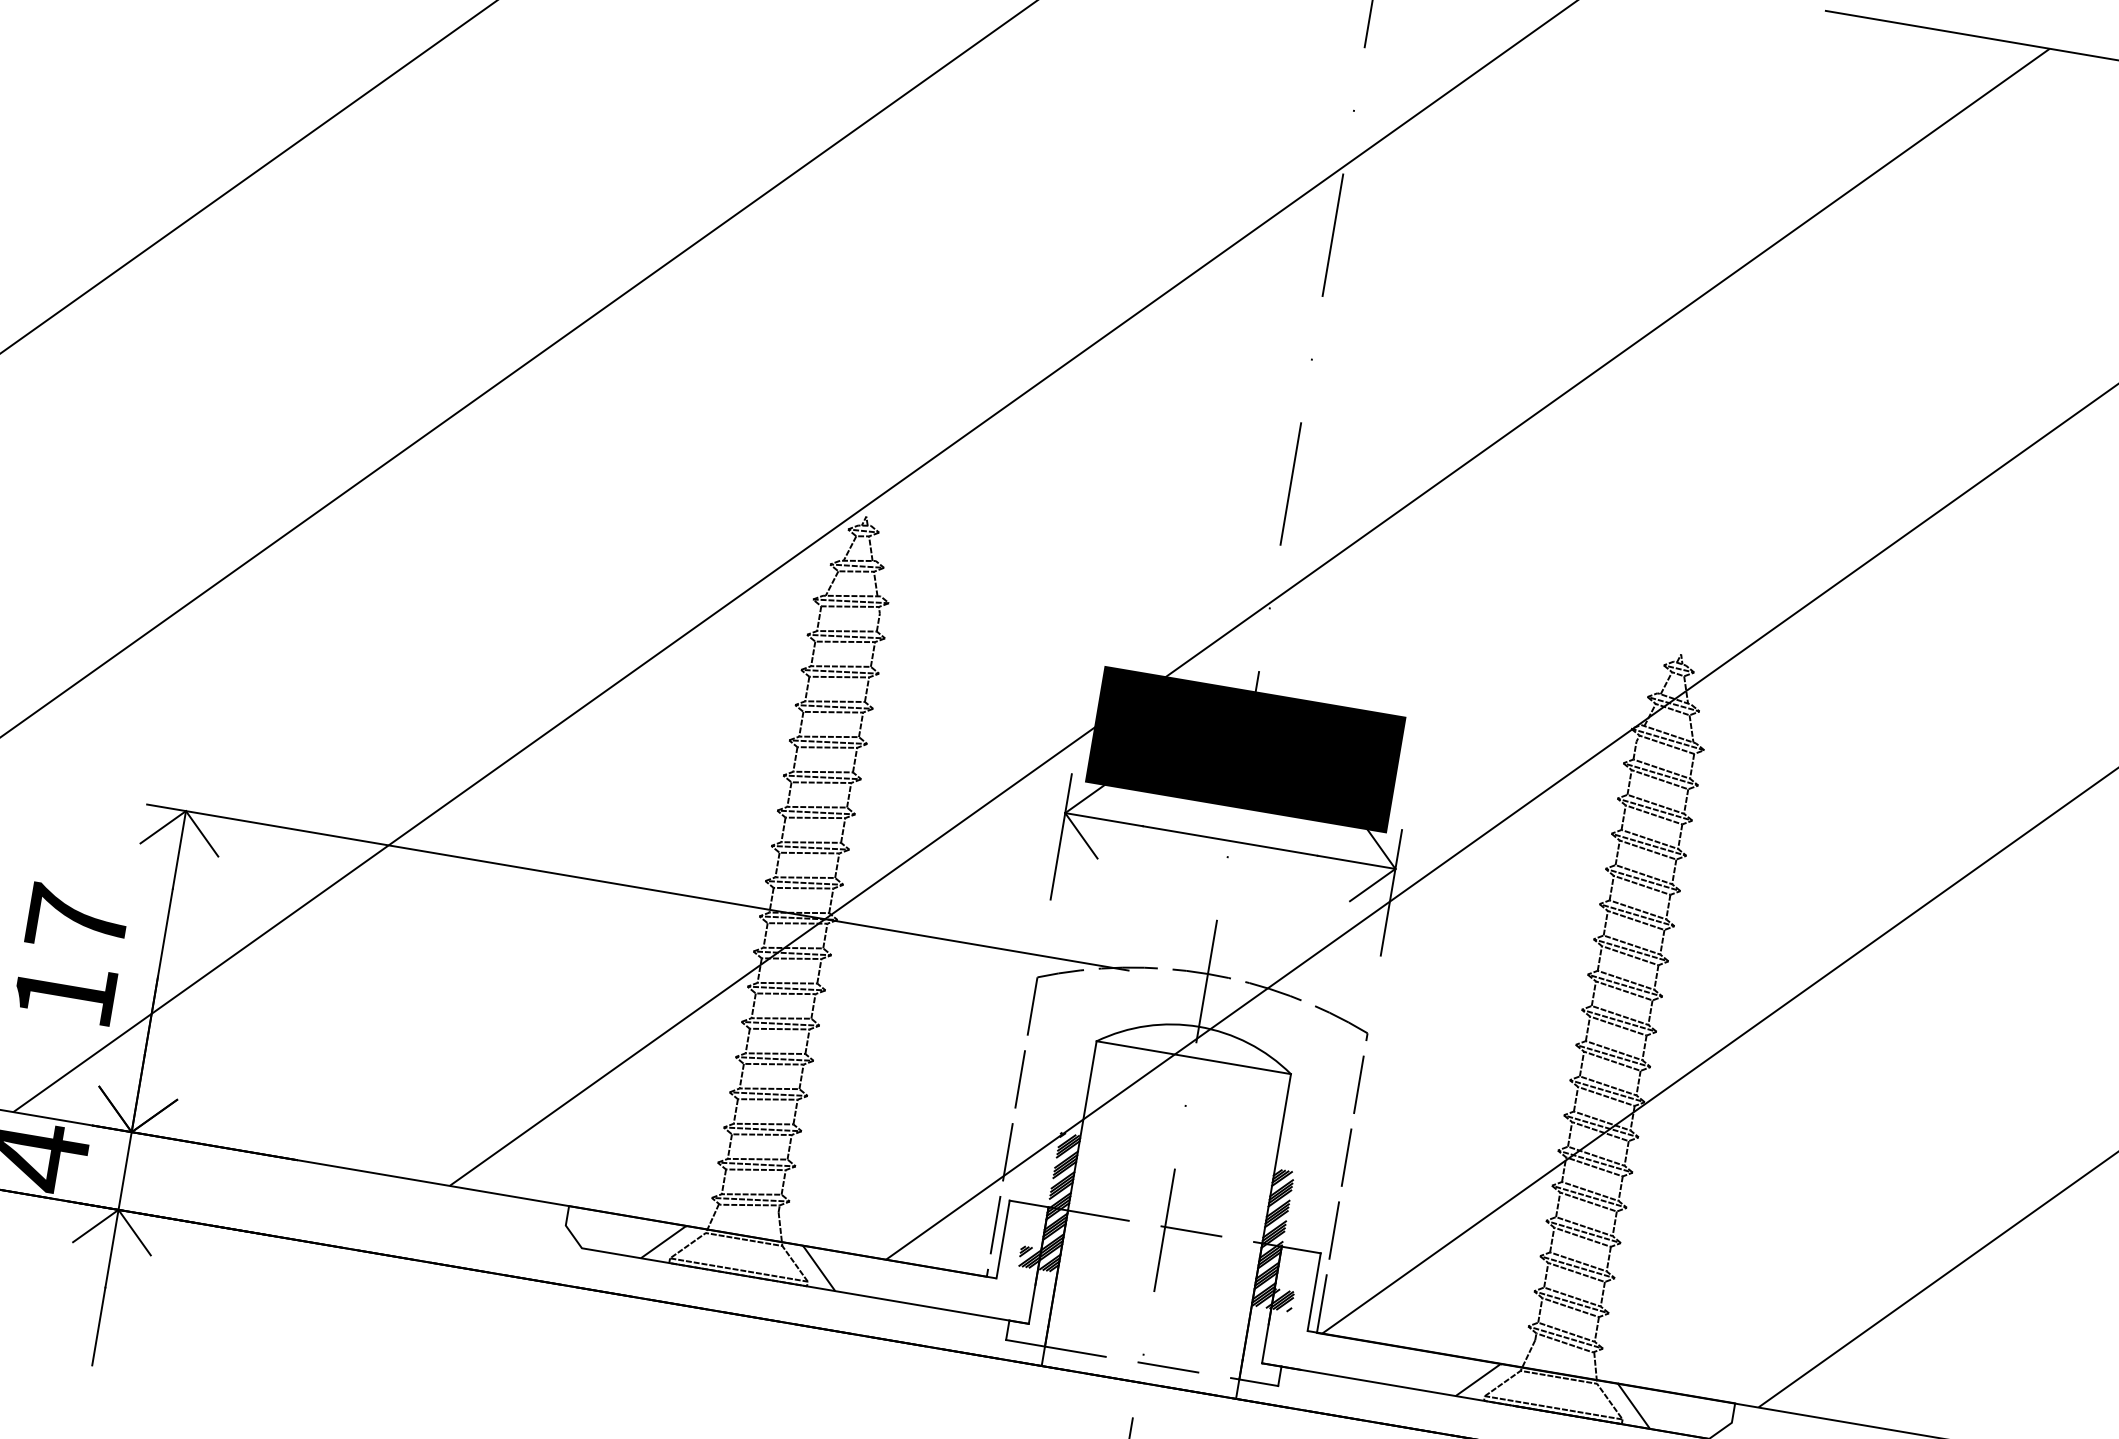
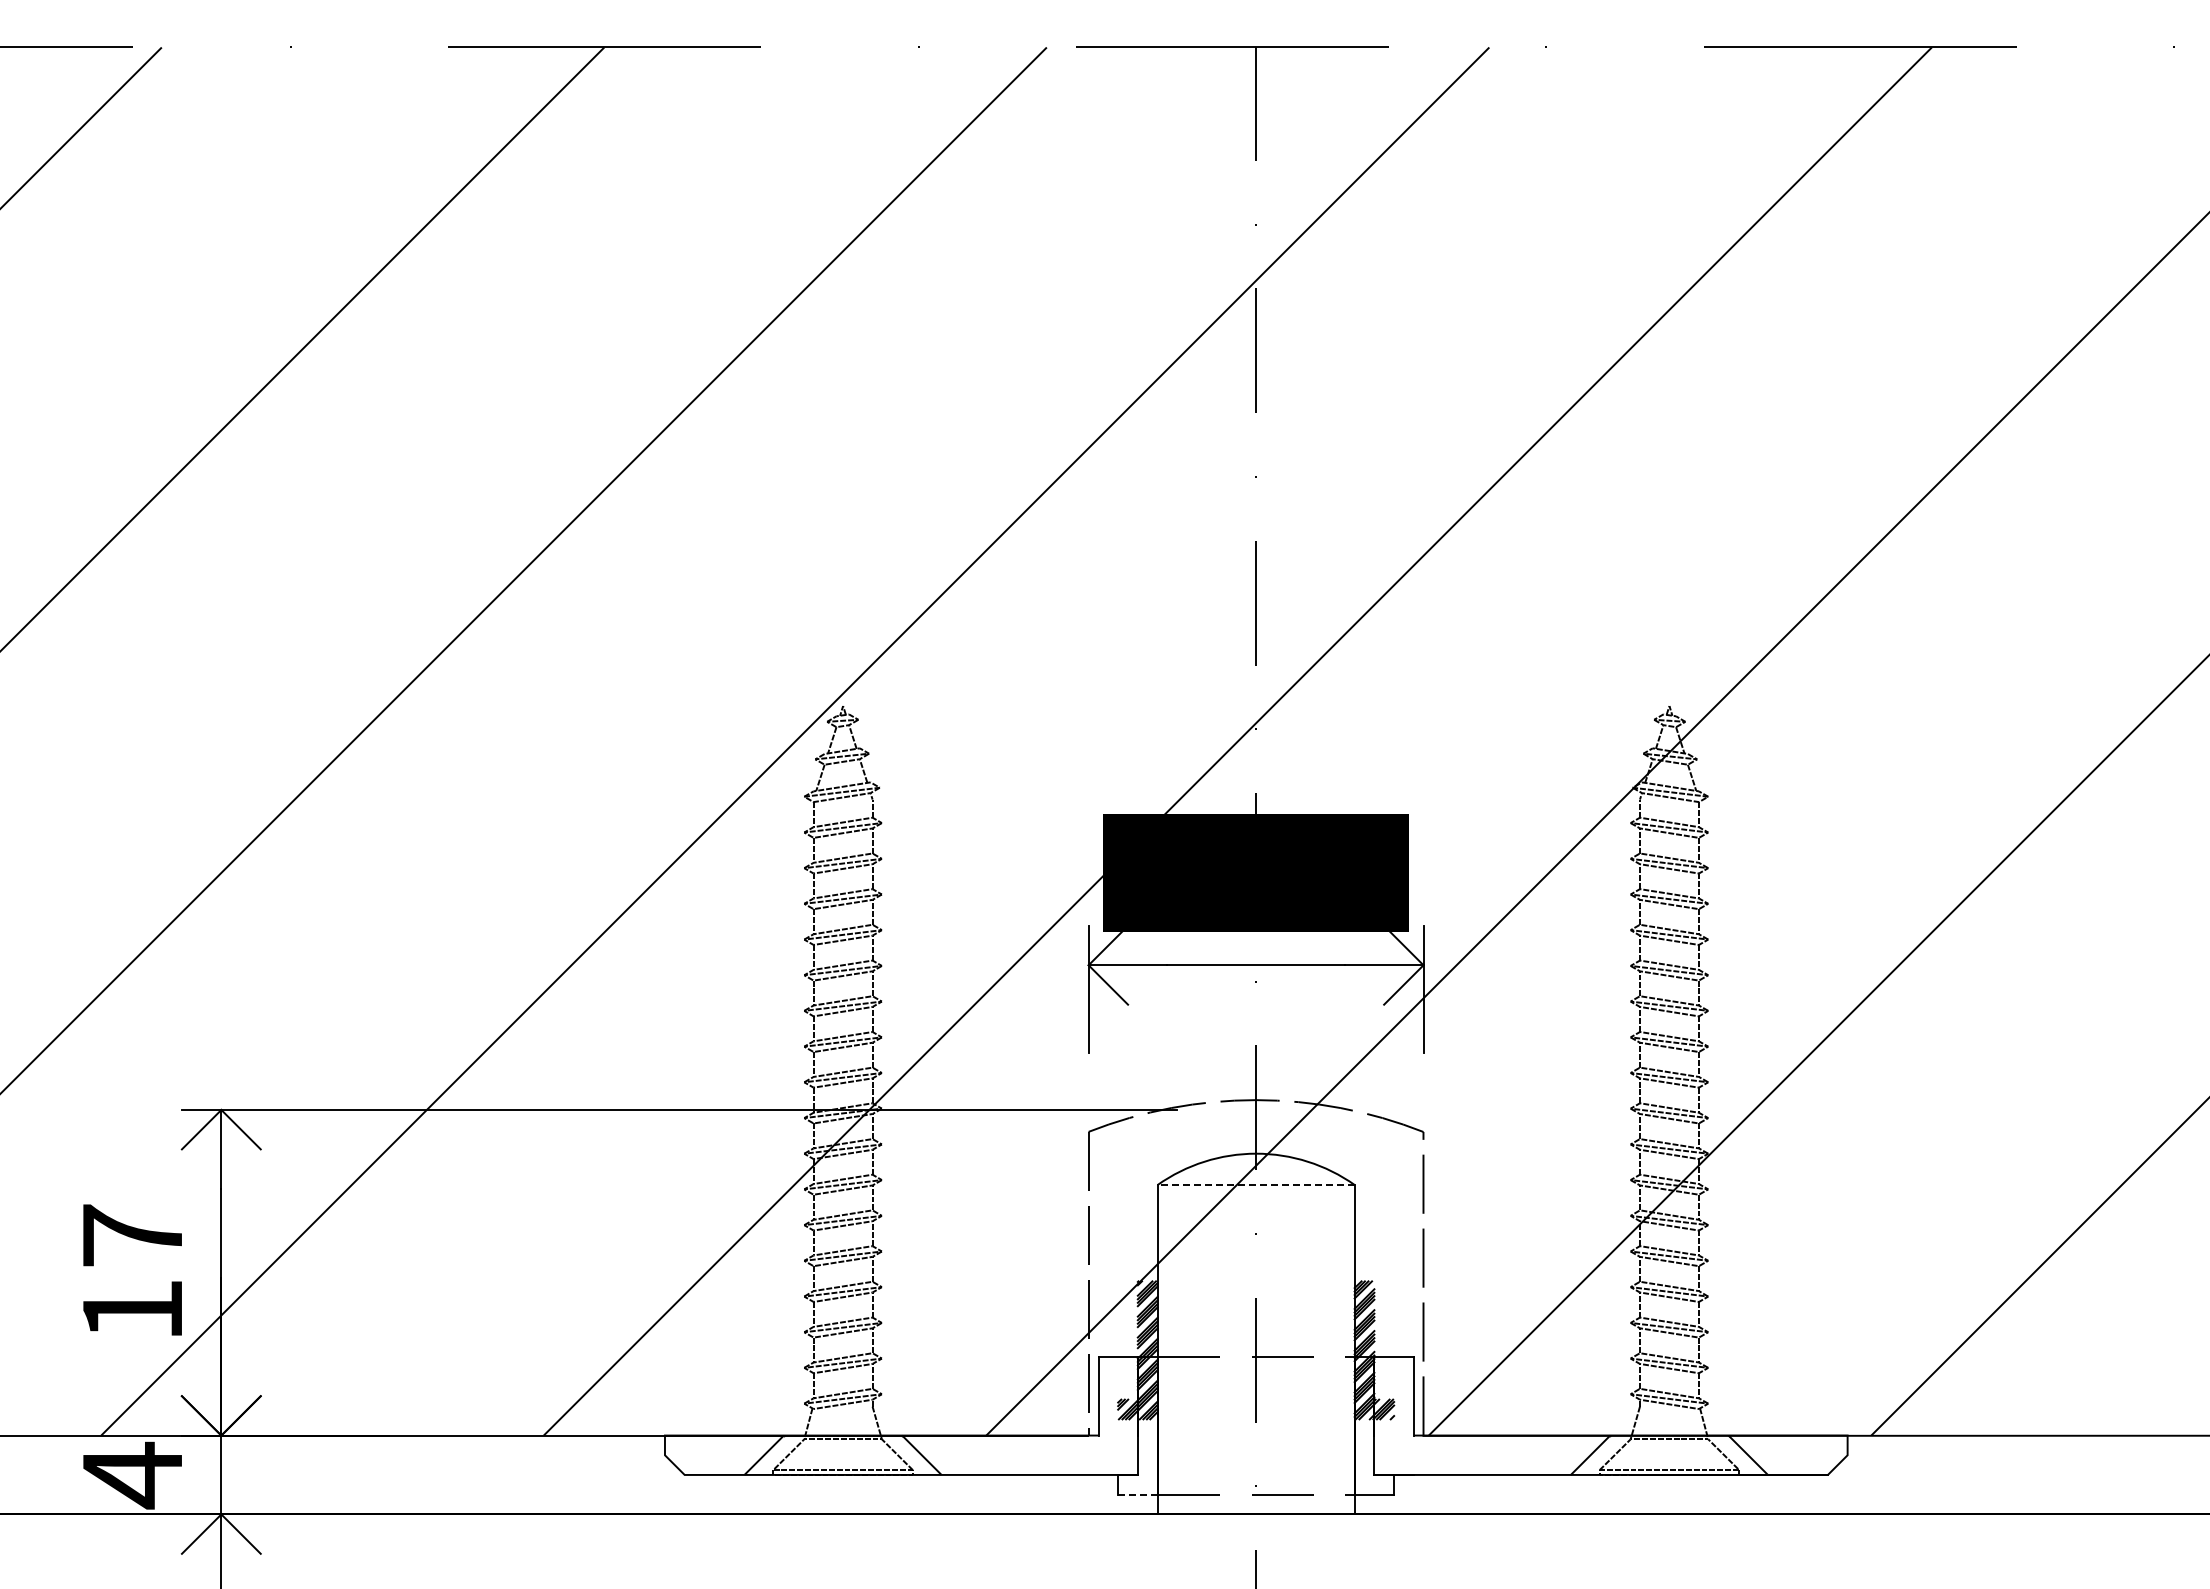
line: (1194, 1058) -> (1256, 1185), solid -> dashed
line: (1025, 1343) -> (1137, 1494), solid -> dashed

